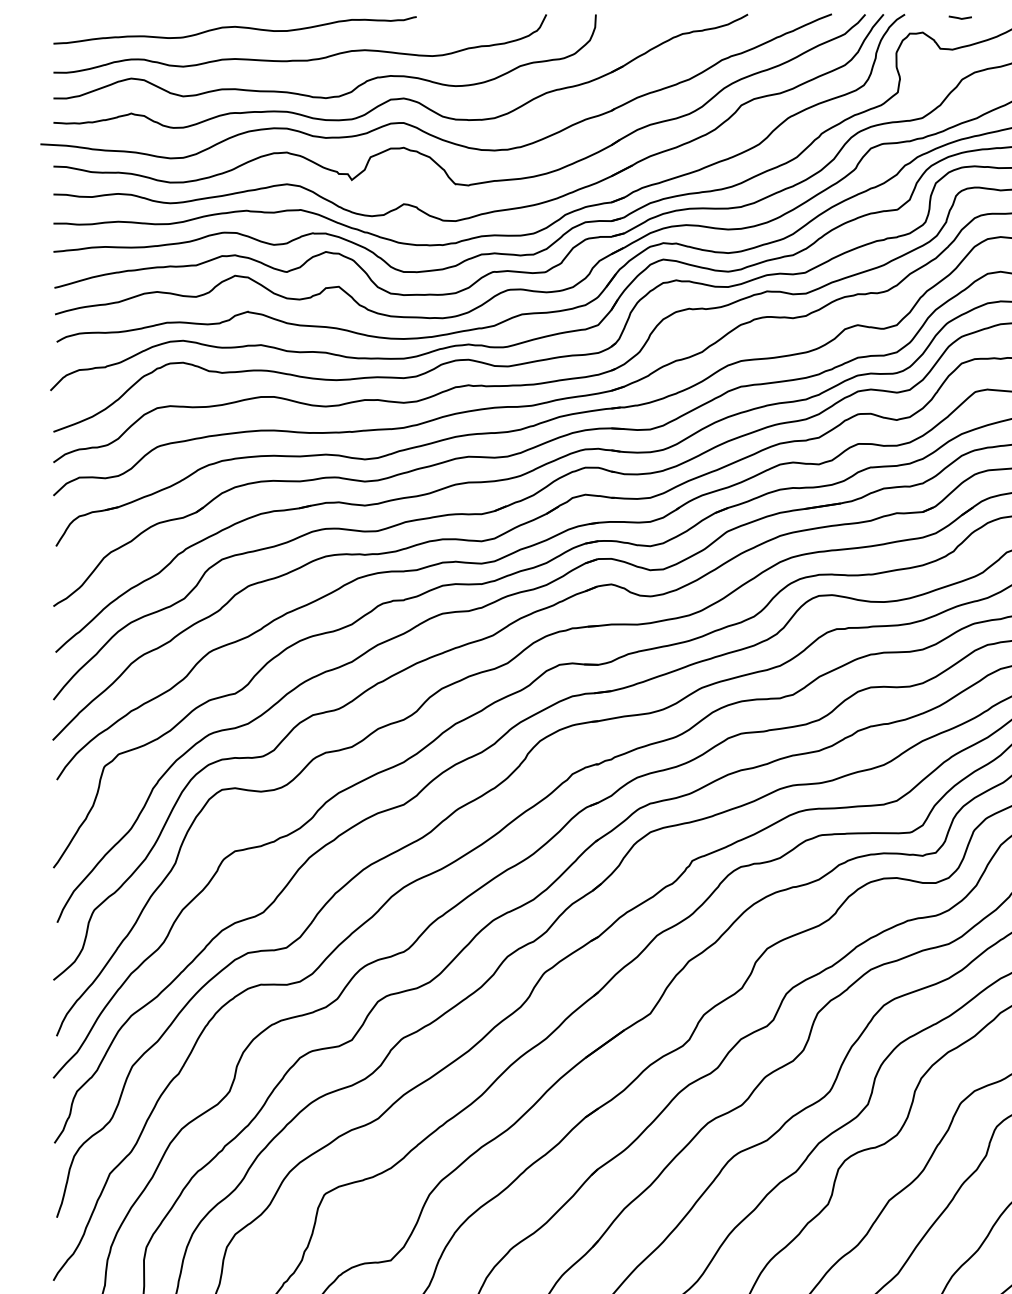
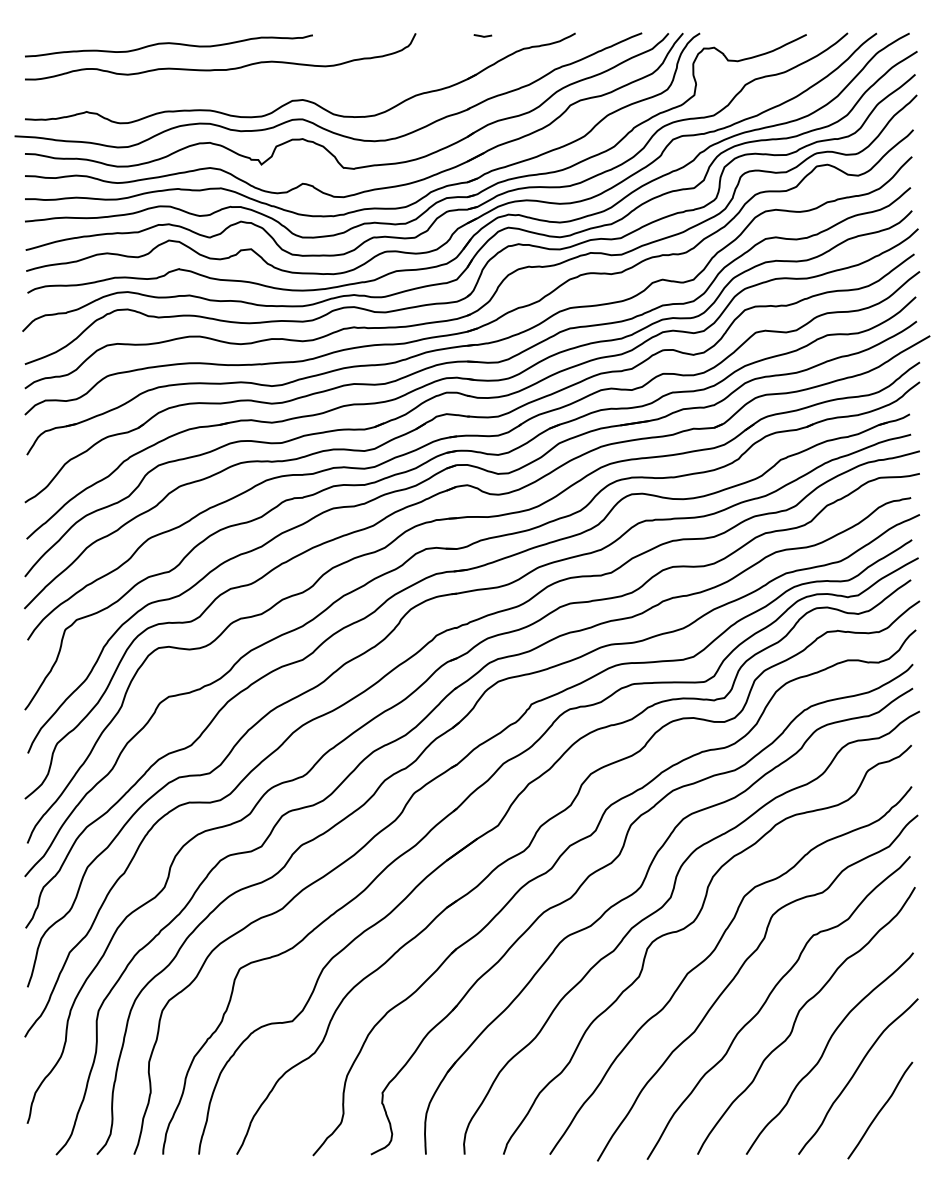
line: (959, 17) -> (482, 35), moved
curve: (332, 95) -> (246, 97), removed

